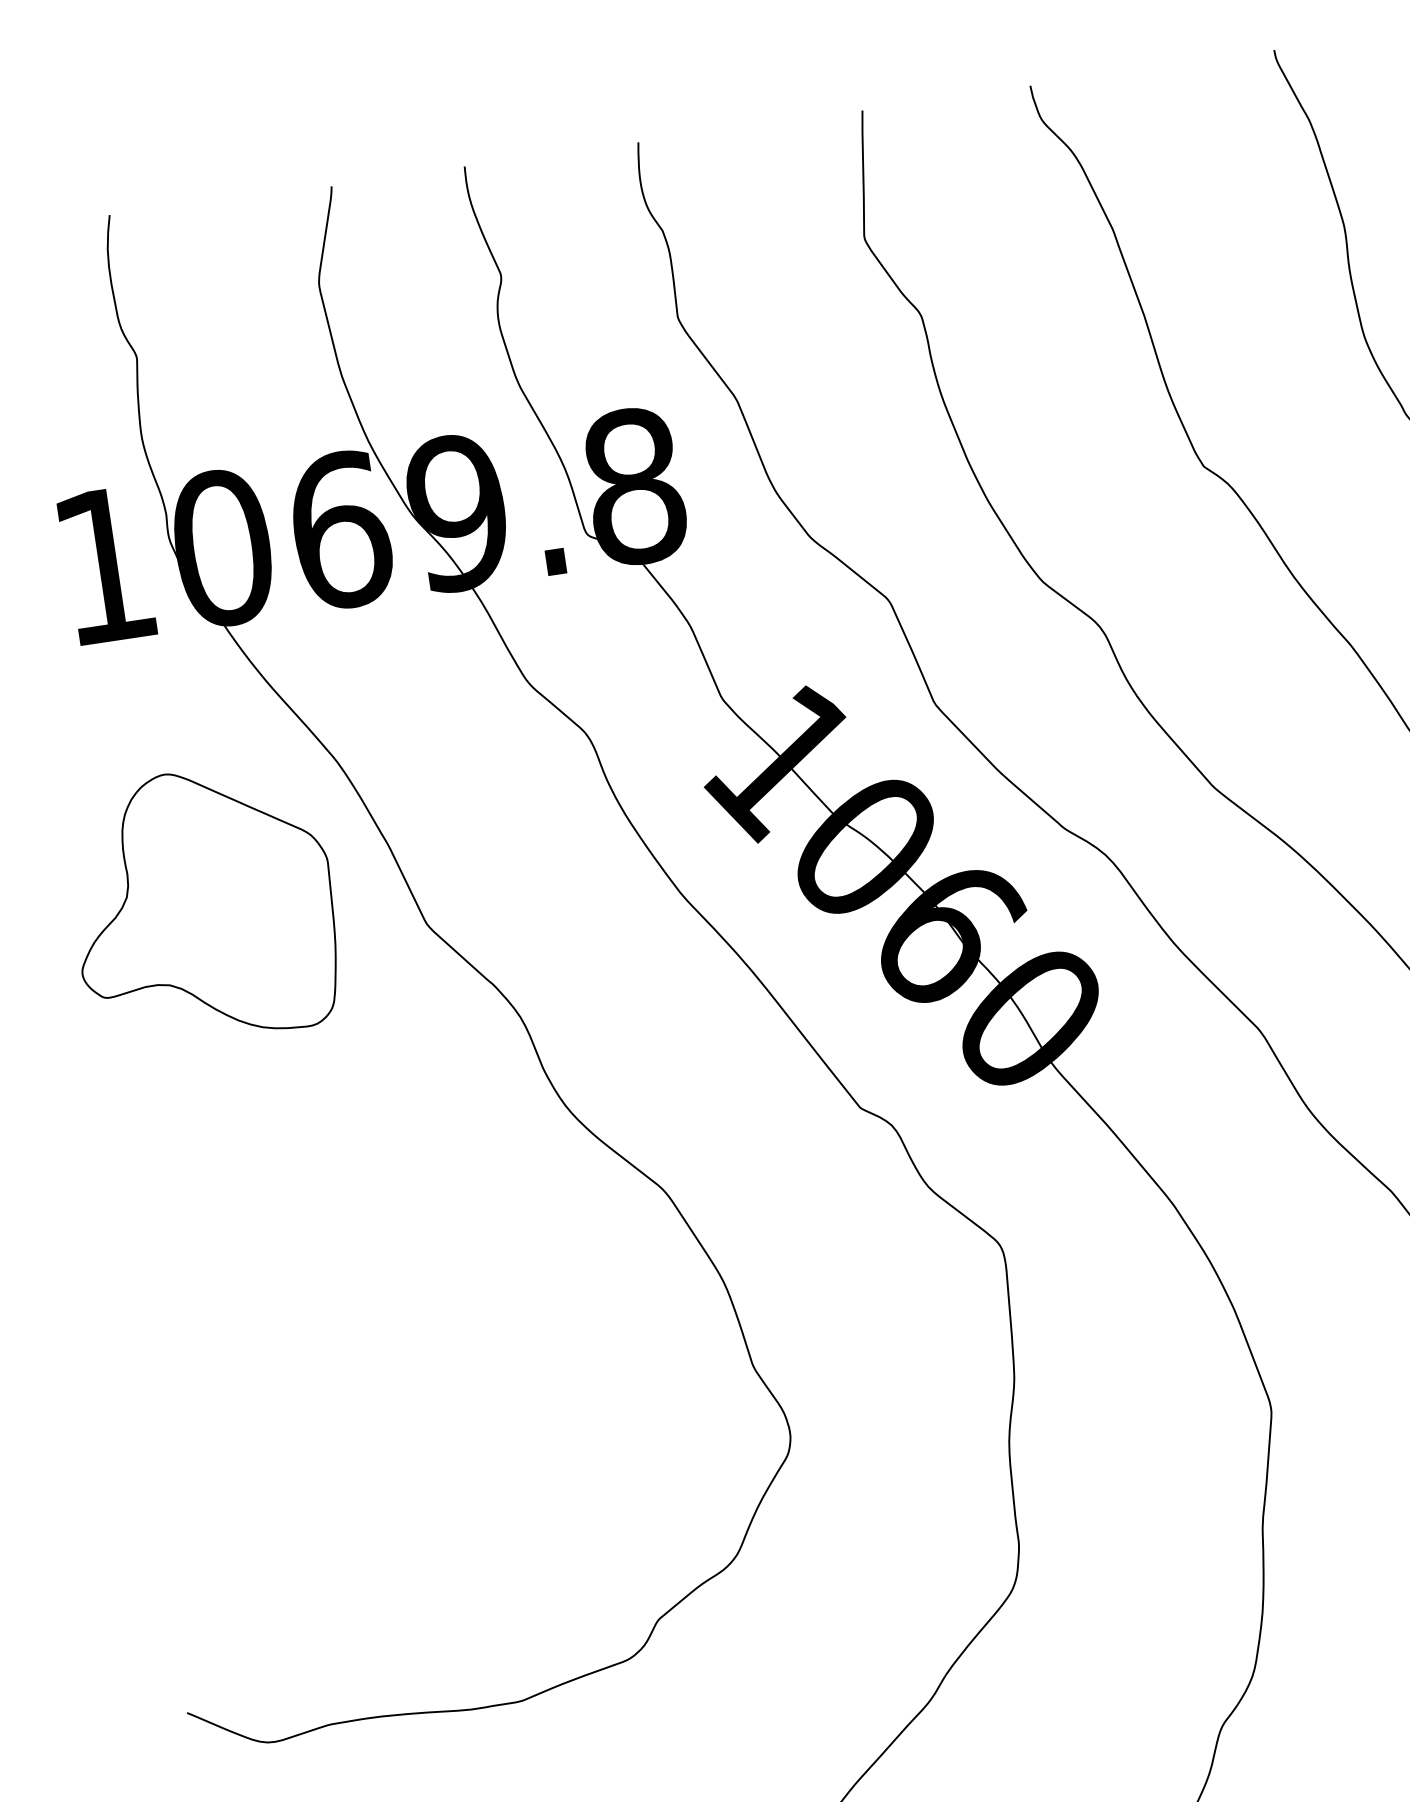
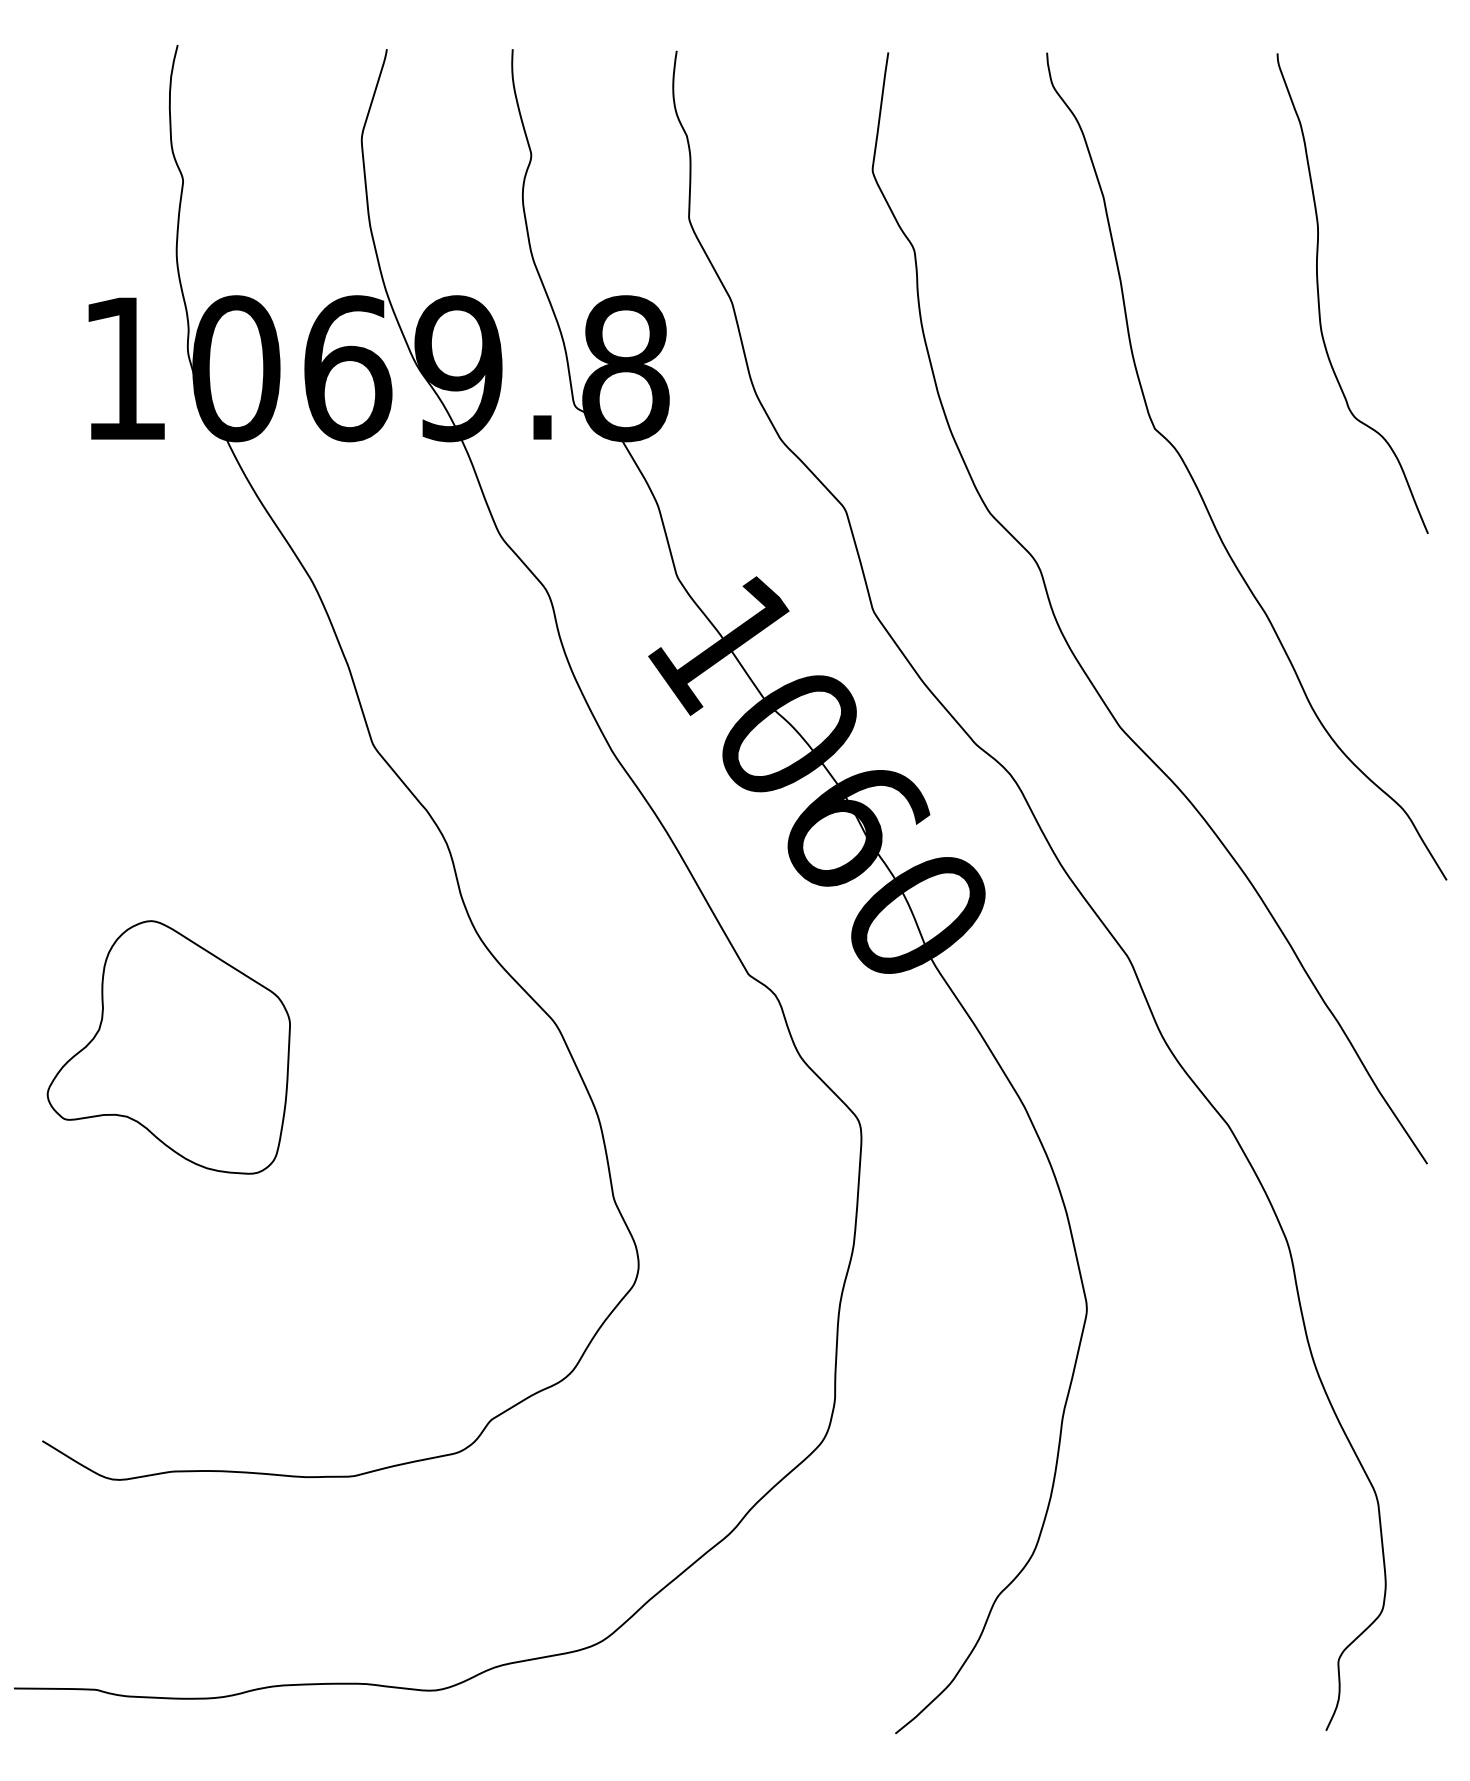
part: (202, 905) -> (168, 1047), moved

